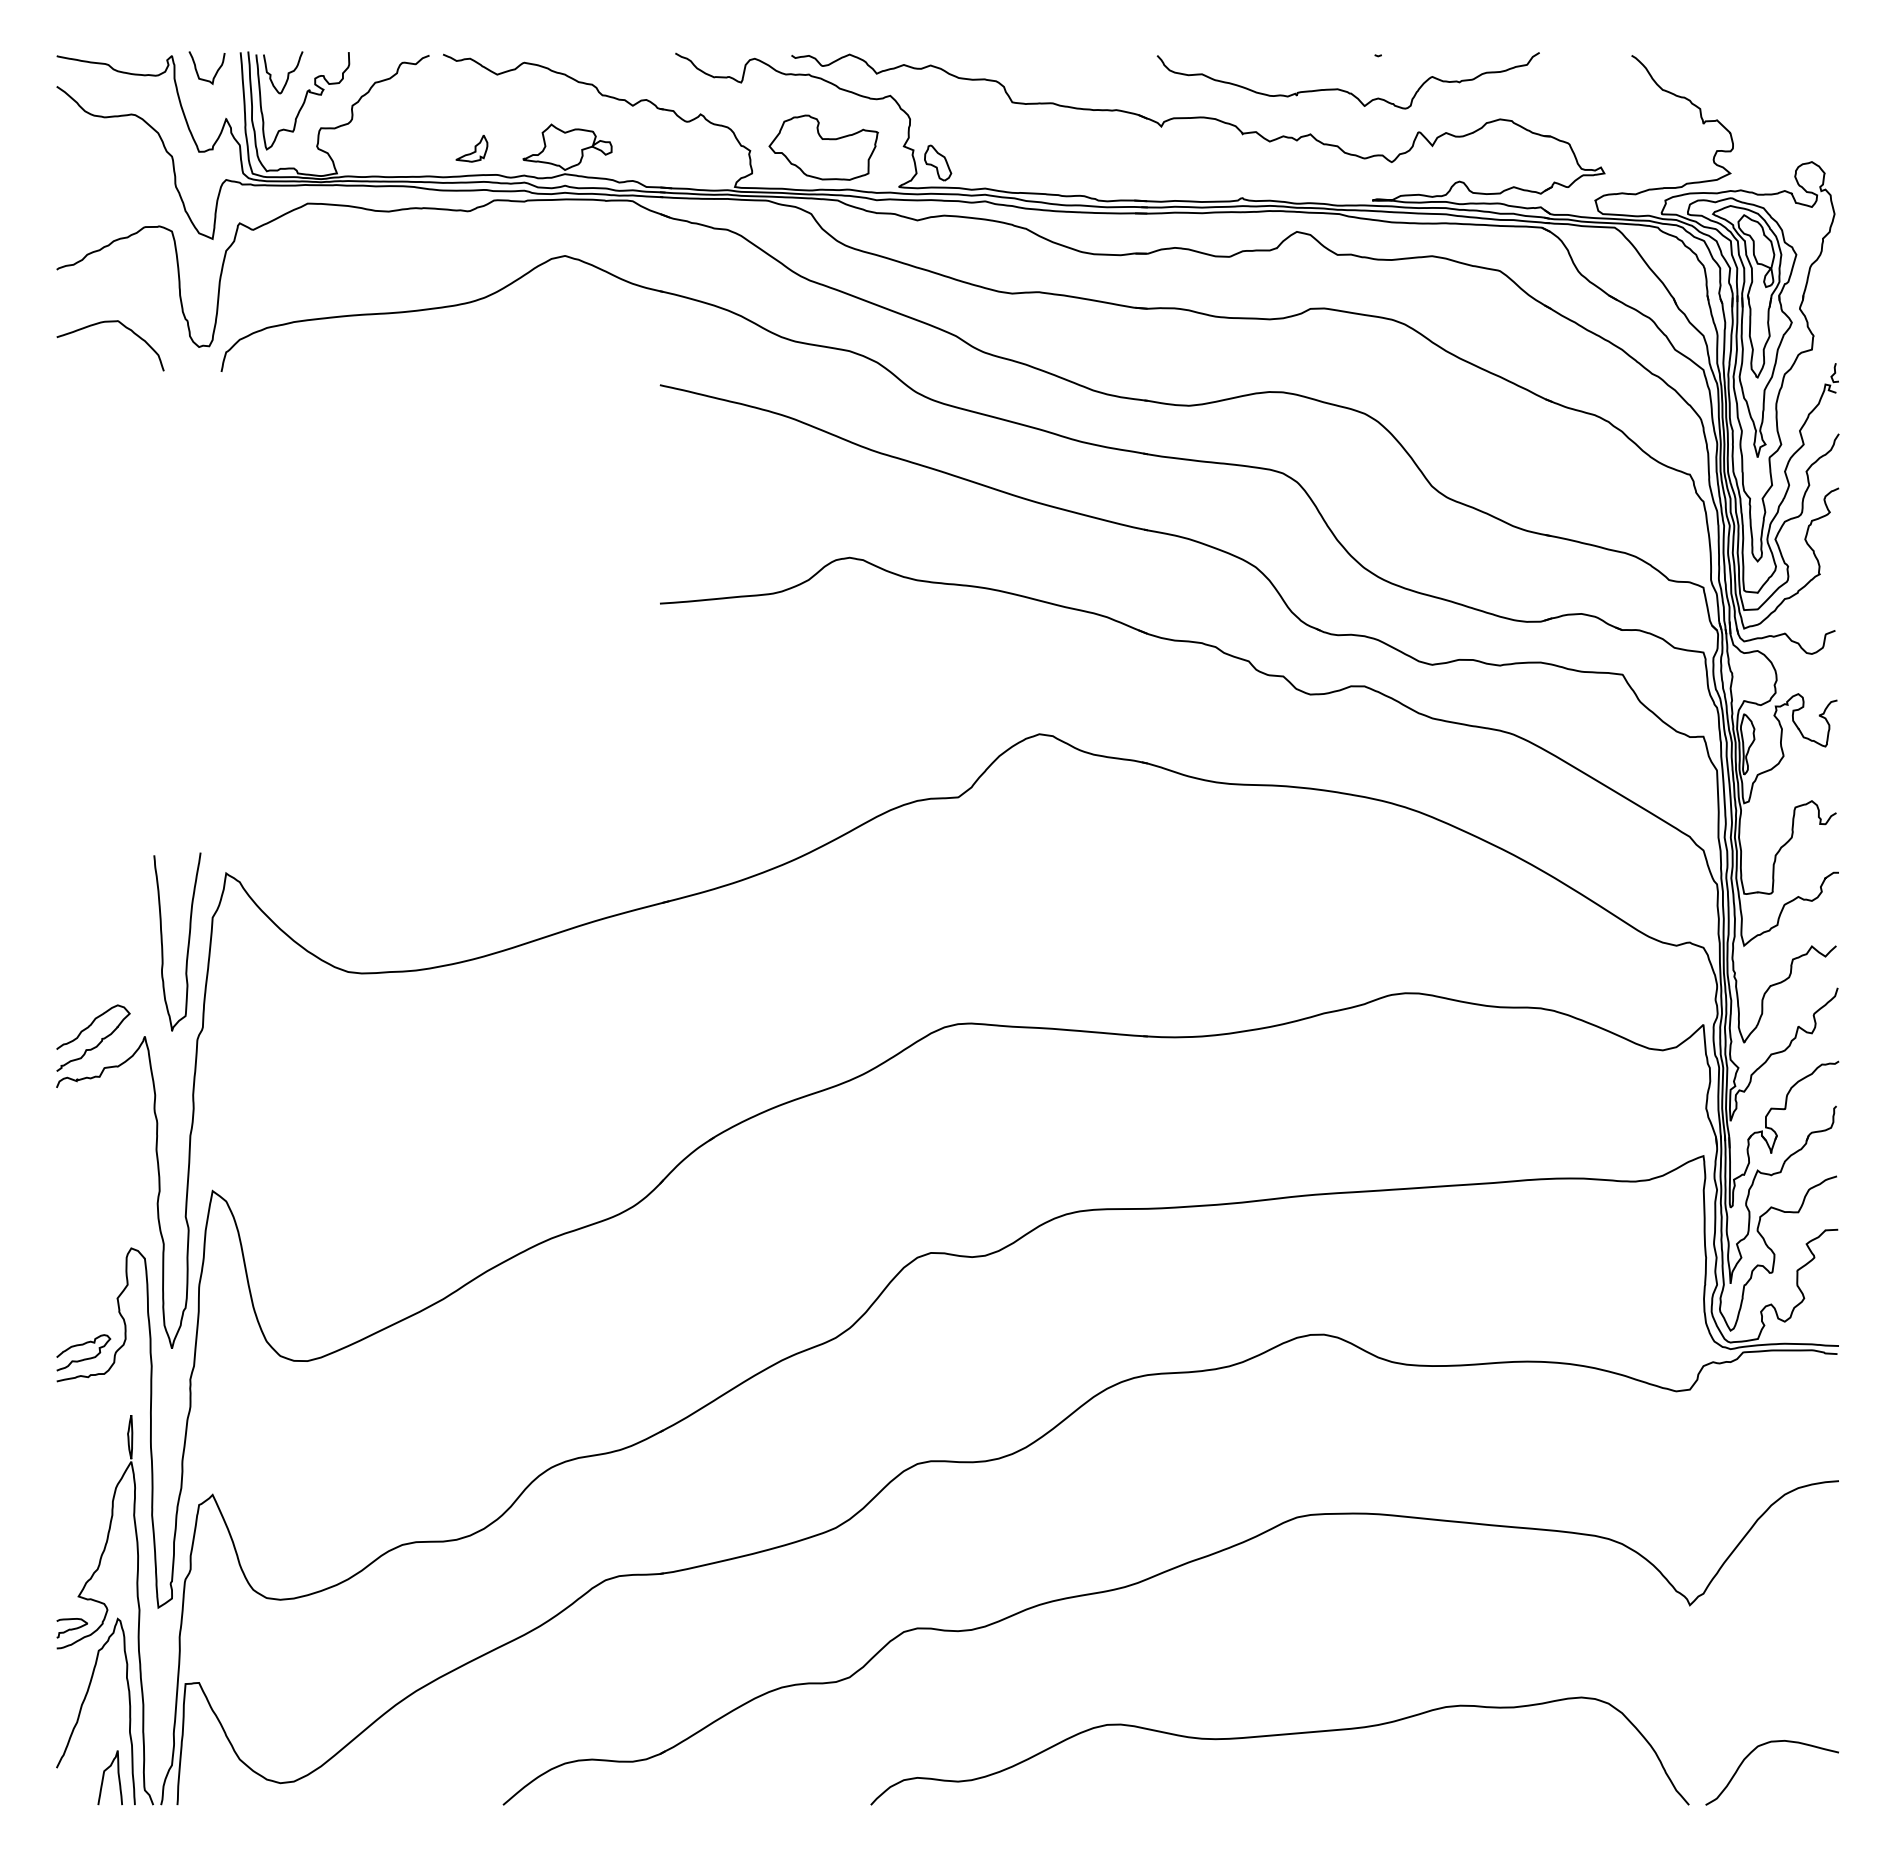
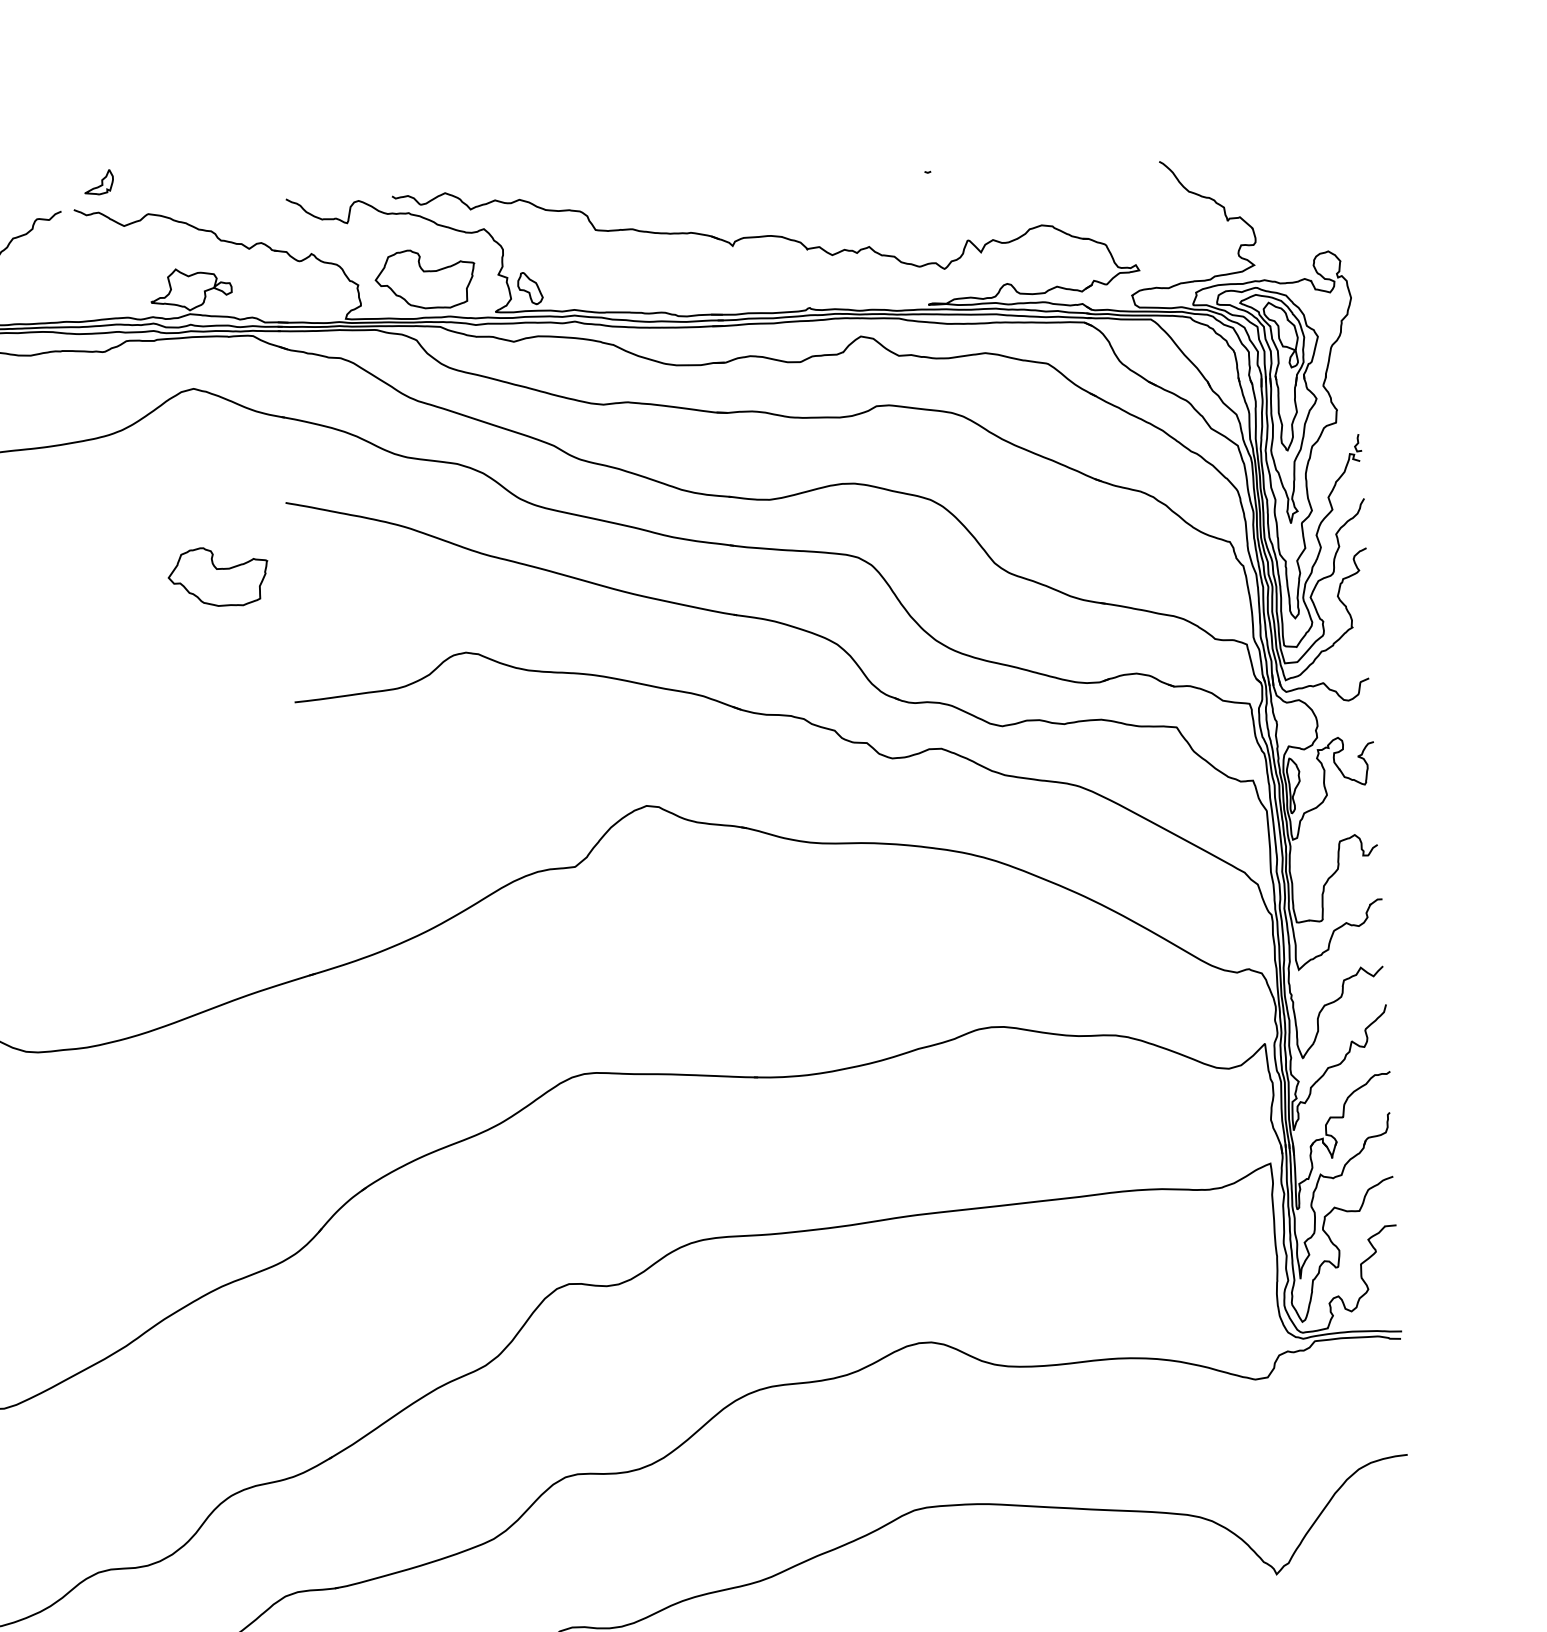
curve: (1346, 90) -> (900, 205), removed
part: (471, 148) -> (98, 182), moved
part: (582, 462) -> (218, 576), added

